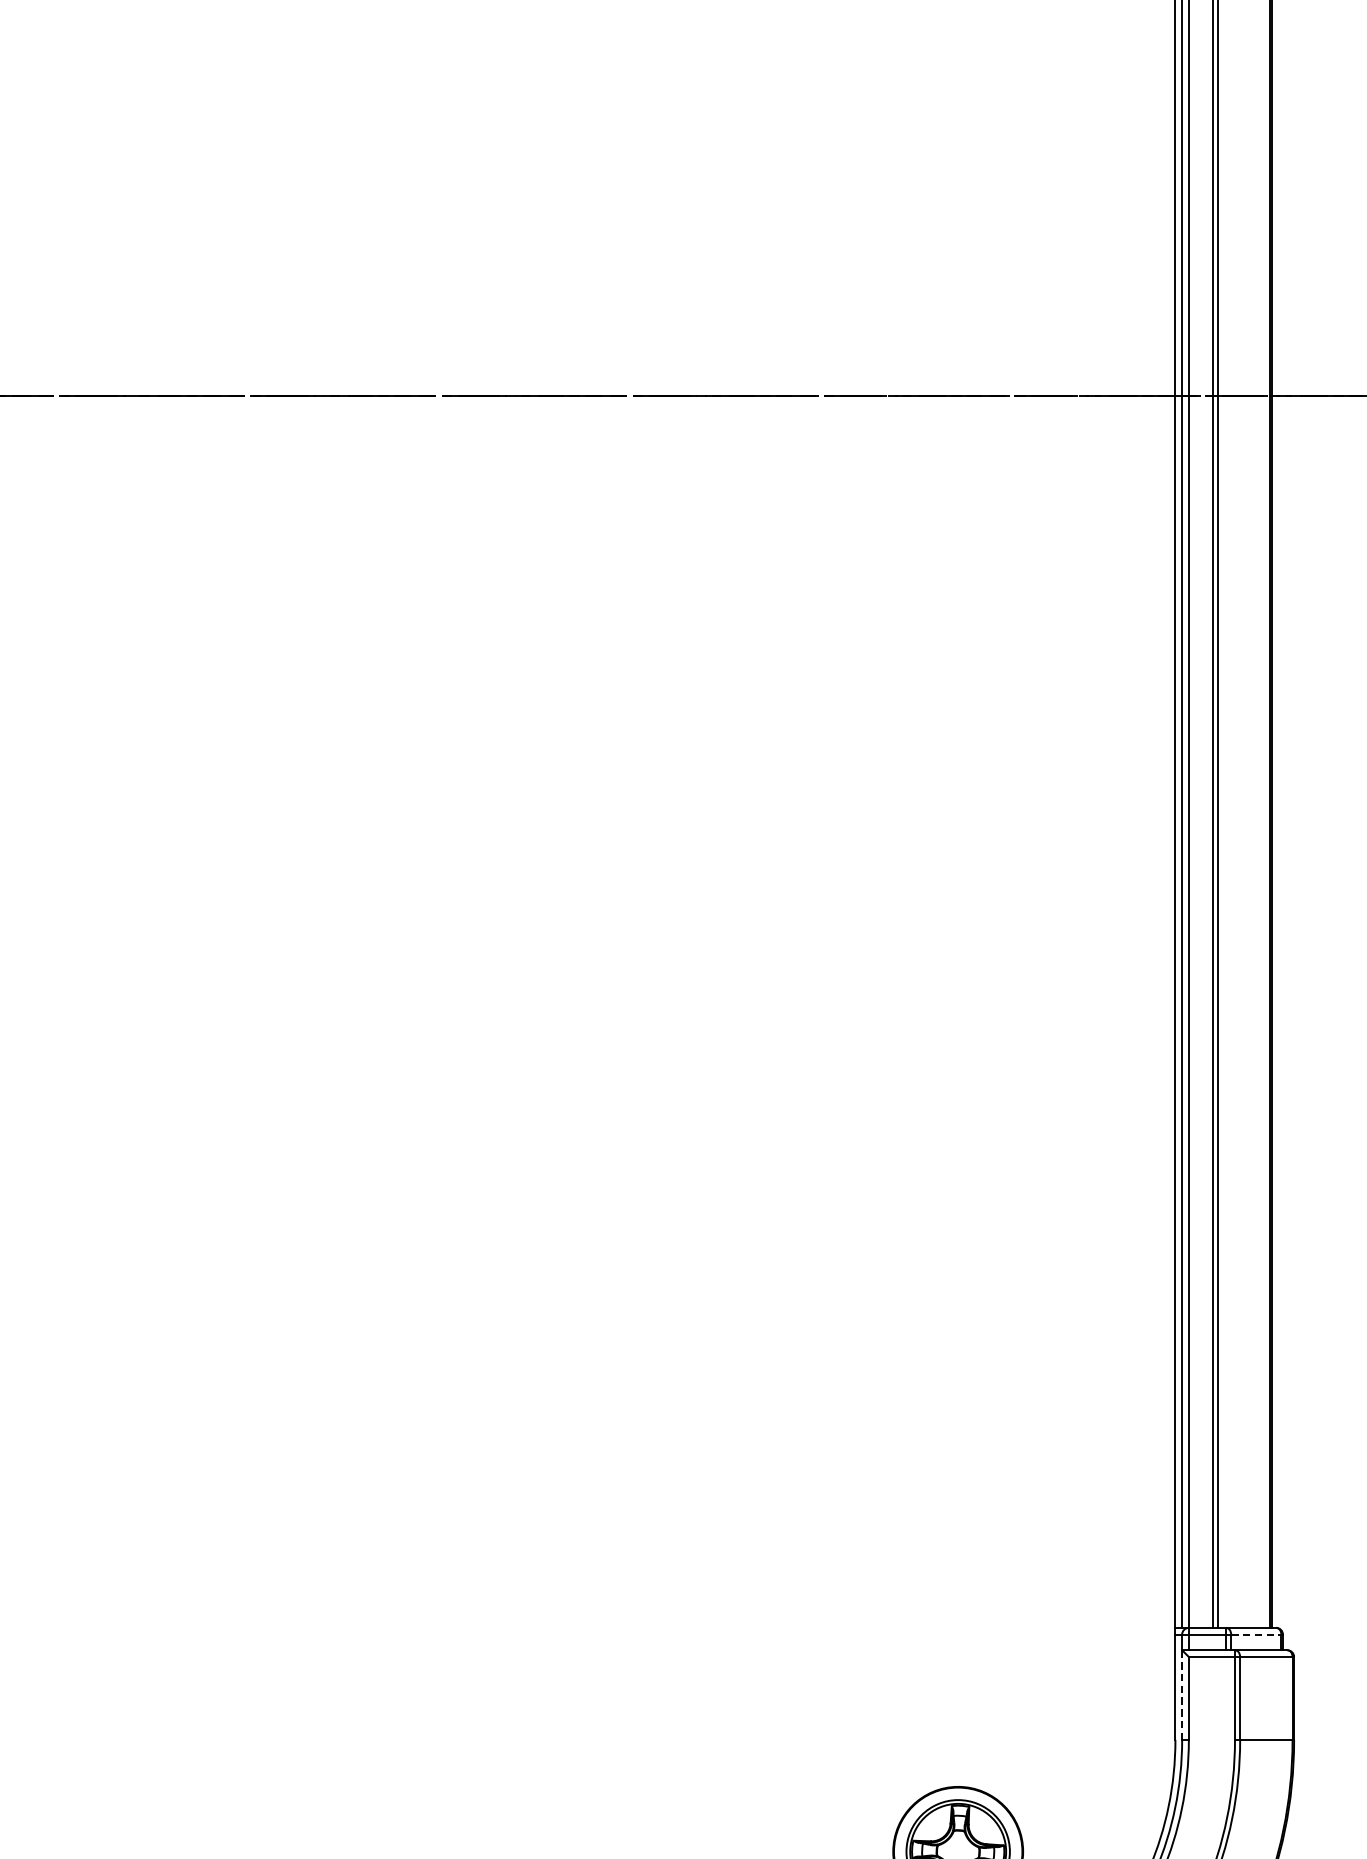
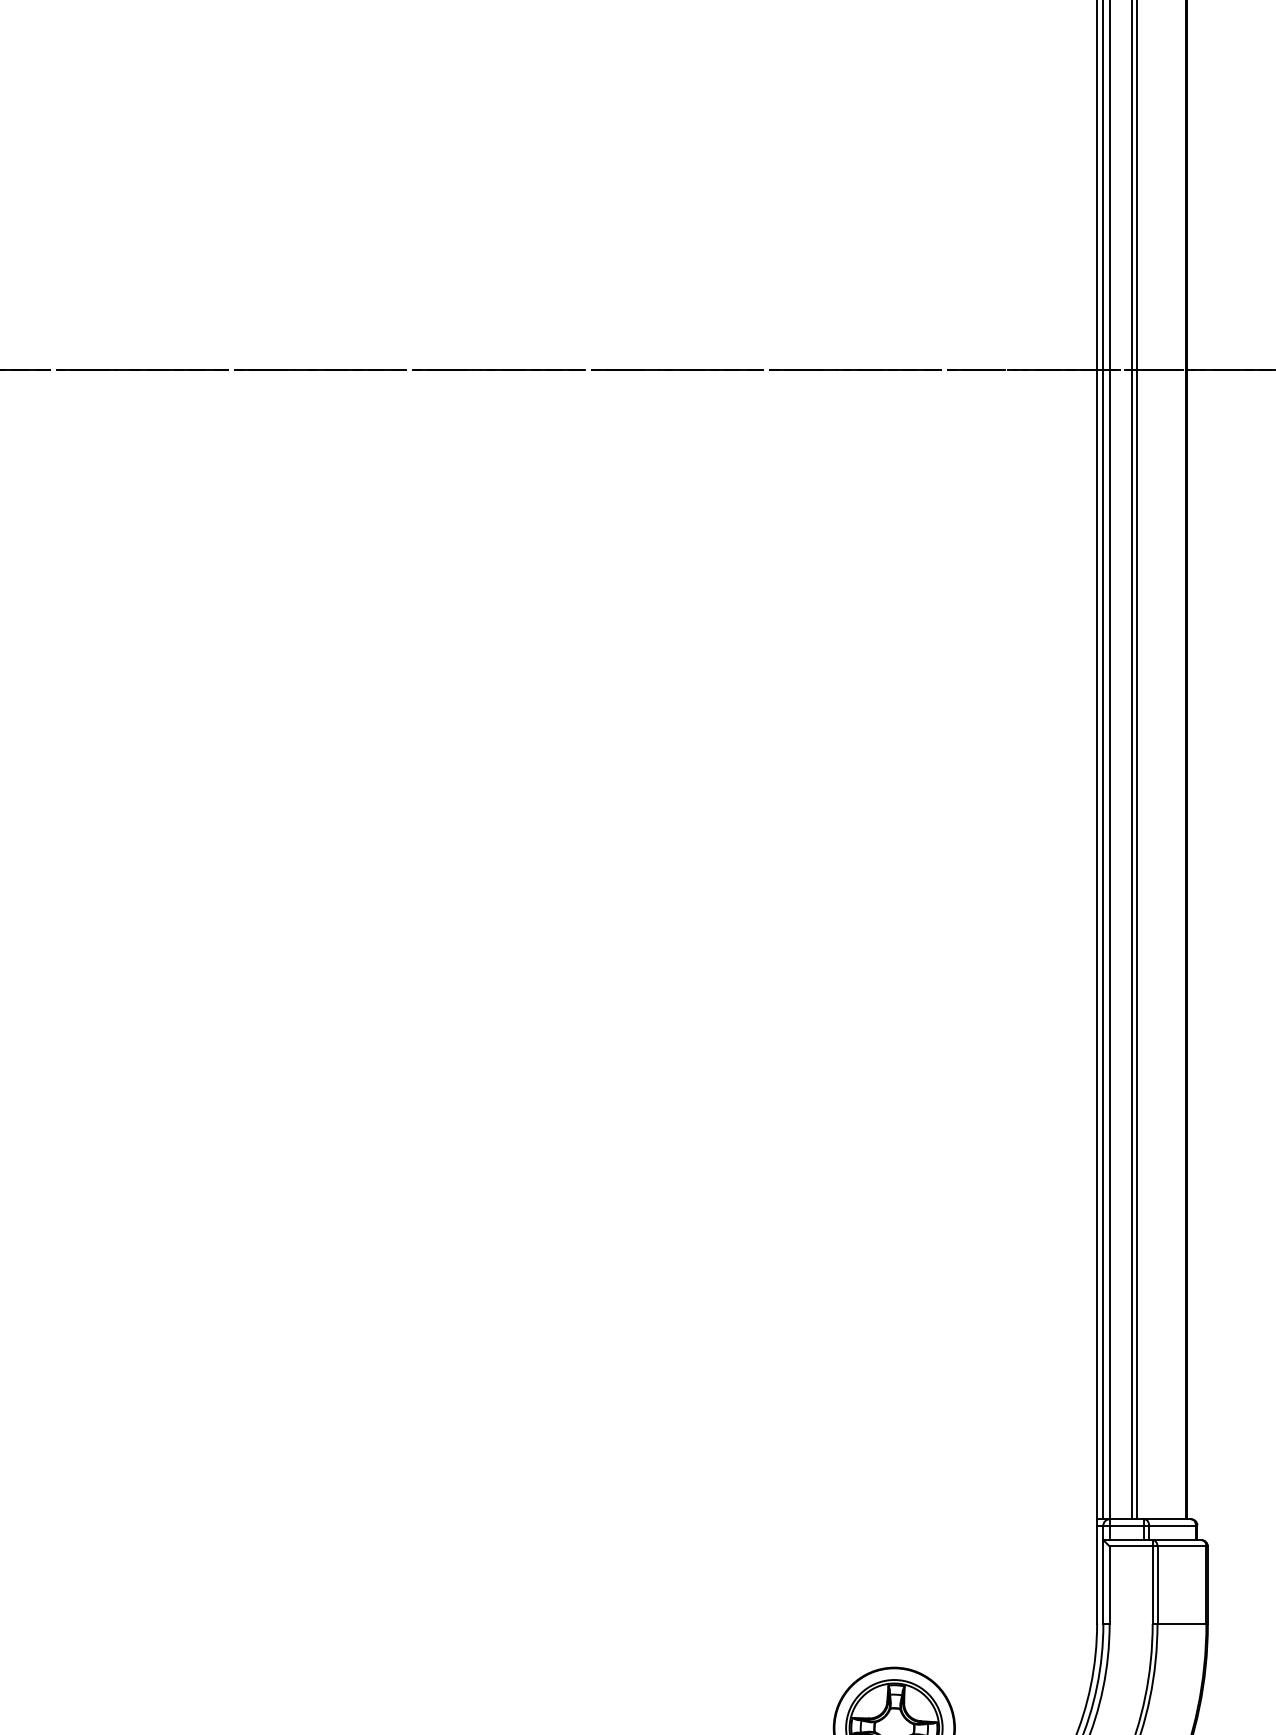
line: (1257, 1634) -> (1173, 1525), dashed -> solid
line: (1182, 1694) -> (1103, 1581), dashed -> solid

